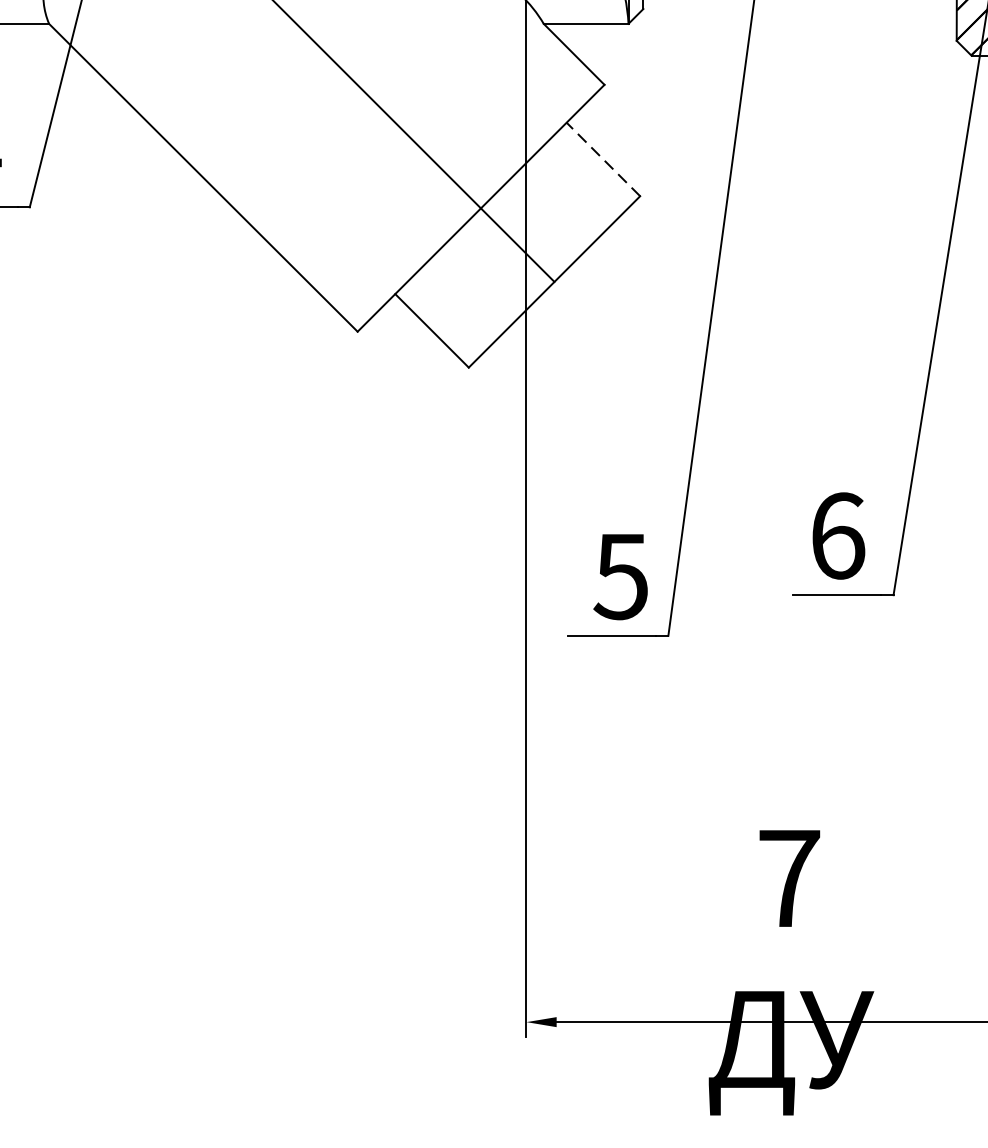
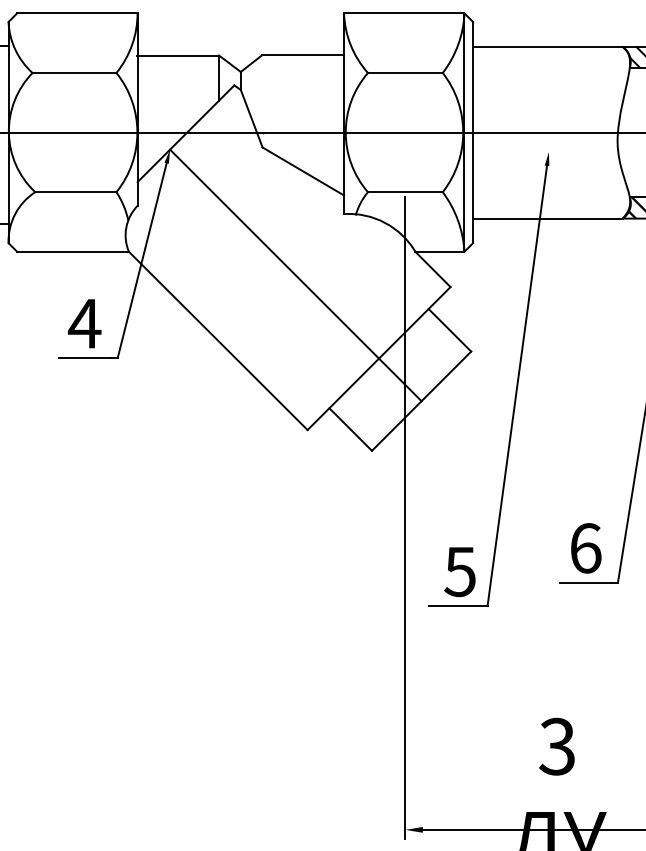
line: (602, 158) -> (449, 329), dashed -> solid
text: (789, 878) -> (557, 746), 7 -> 3

